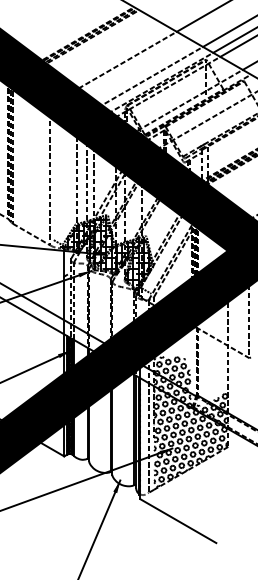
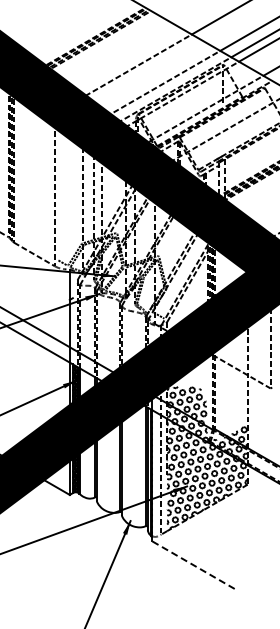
hatch: (105, 254) -> (114, 276), removed
line: (178, 521) -> (193, 565), solid -> dashed

